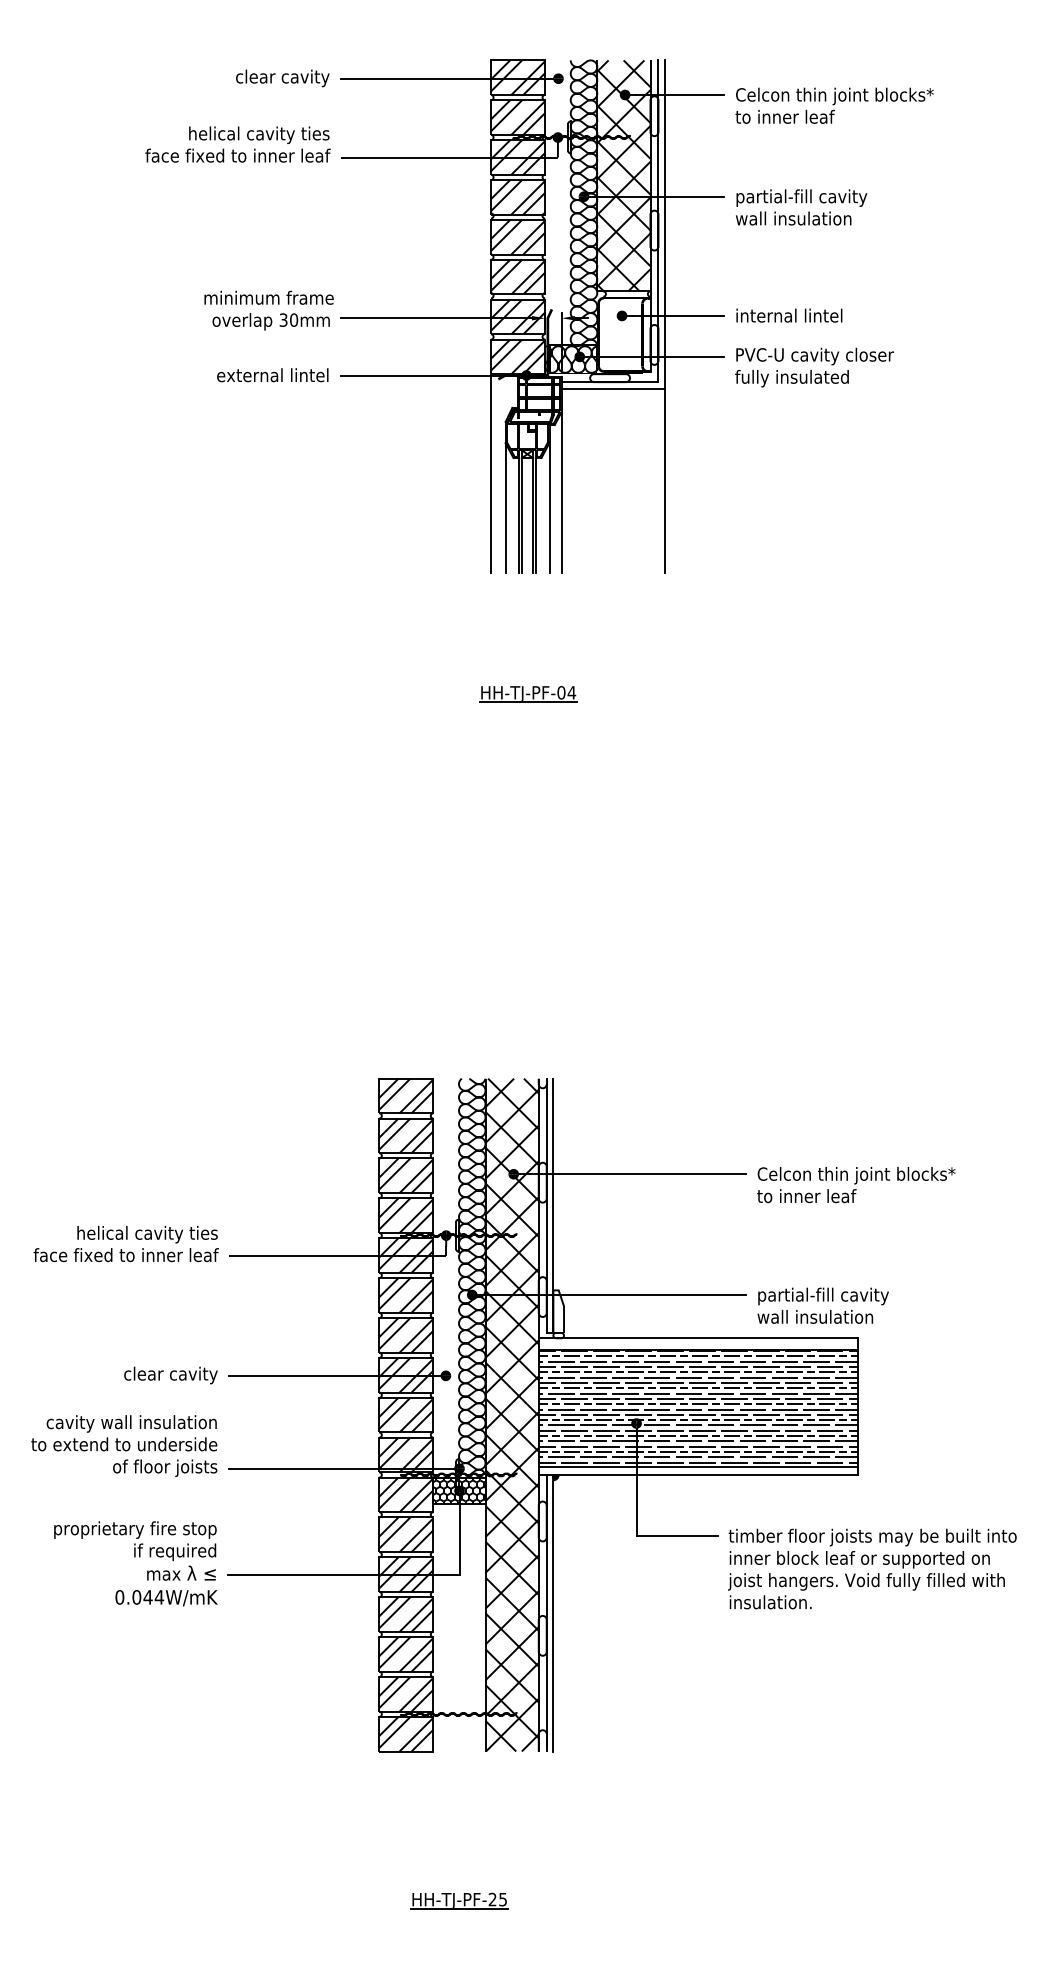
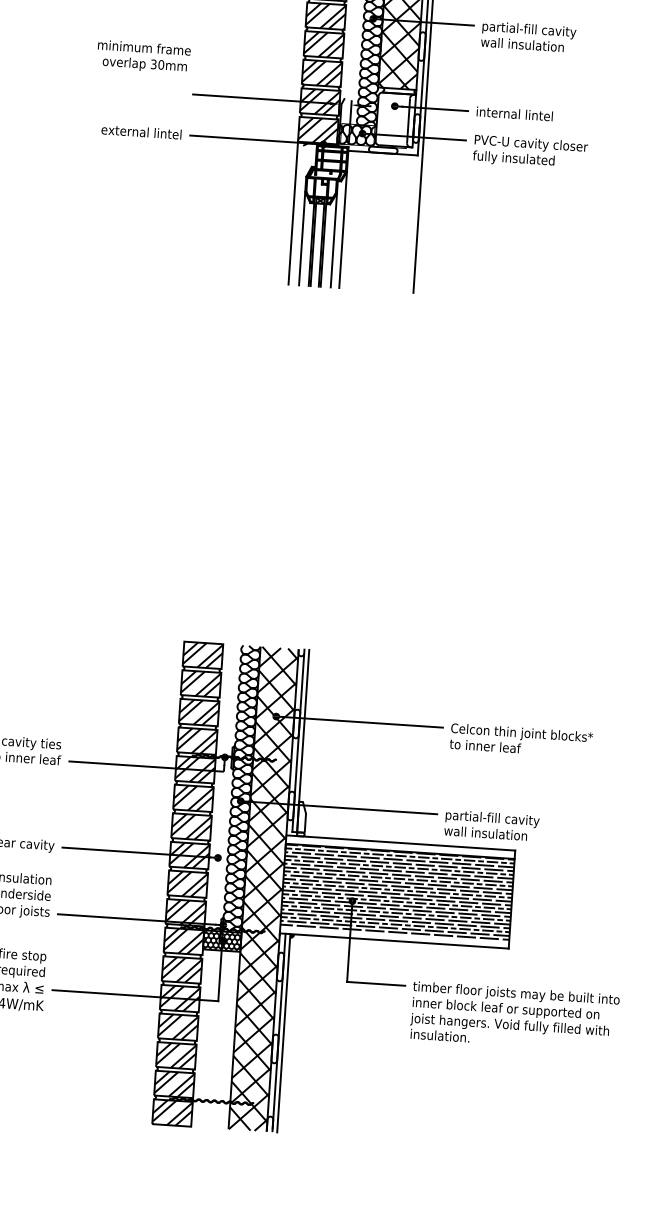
text: (268, 310) -> (143, 56), moved
line: (613, 388) -> (385, 157), removed
part: (528, 694) -> (309, 373), removed
line: (697, 1466) -> (394, 934), removed

